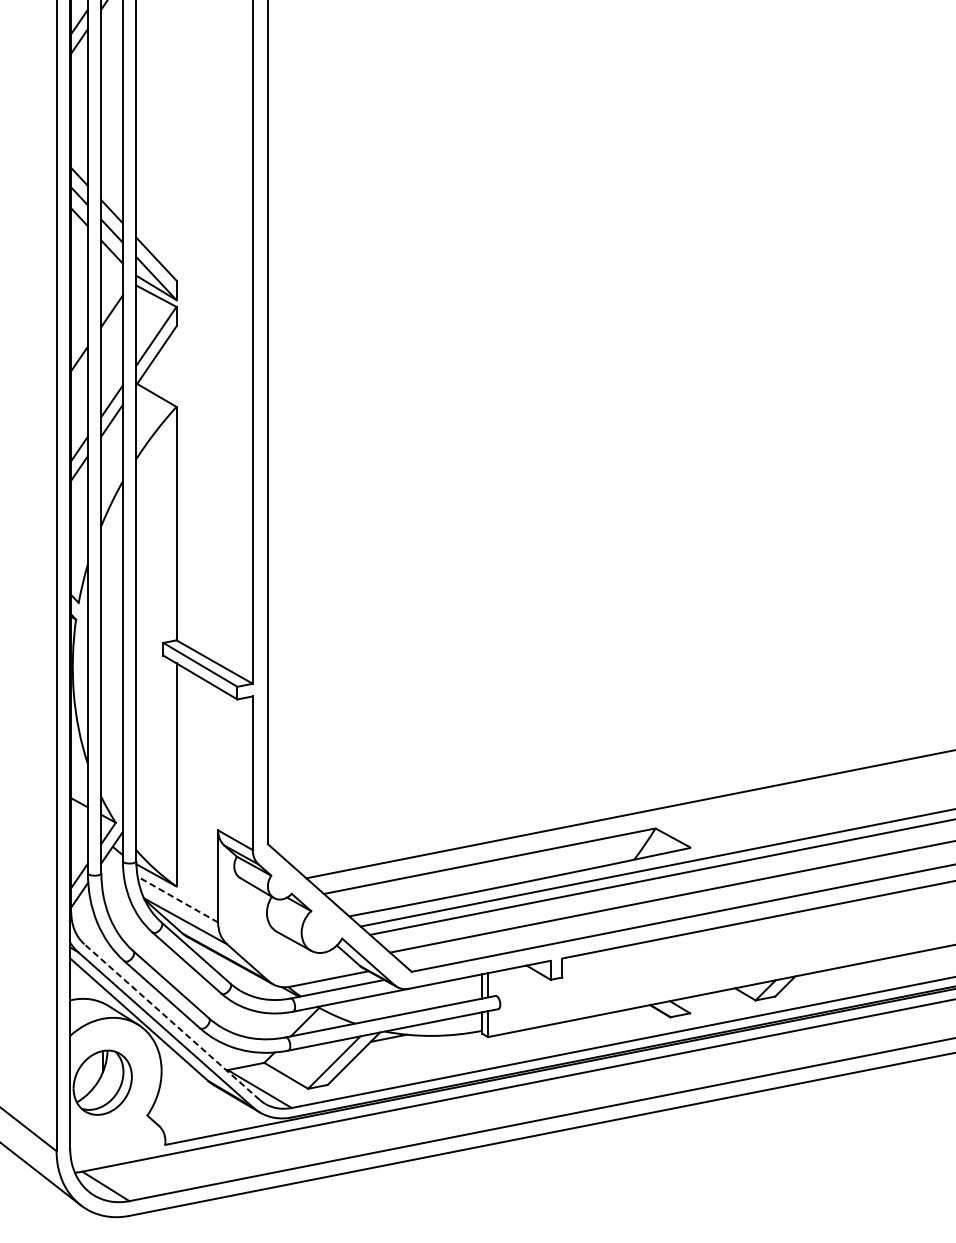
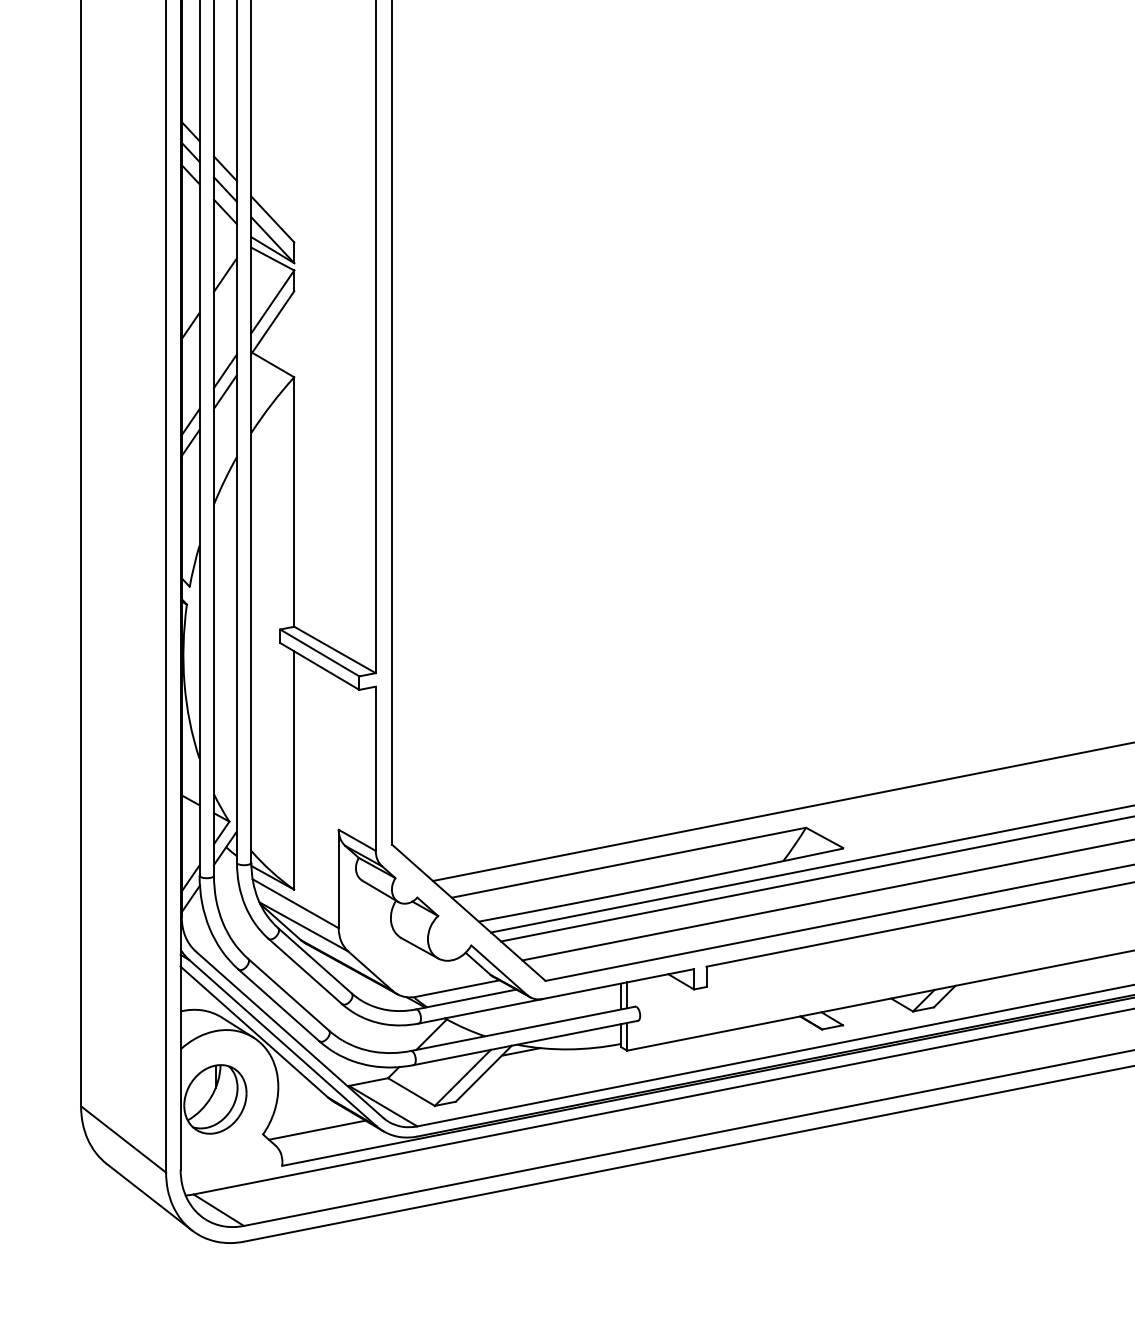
line: (177, 899) -> (295, 903), dashed -> solid
line: (172, 1021) -> (289, 1034), dashed -> solid
line: (197, 1110) -> (316, 1129), added

